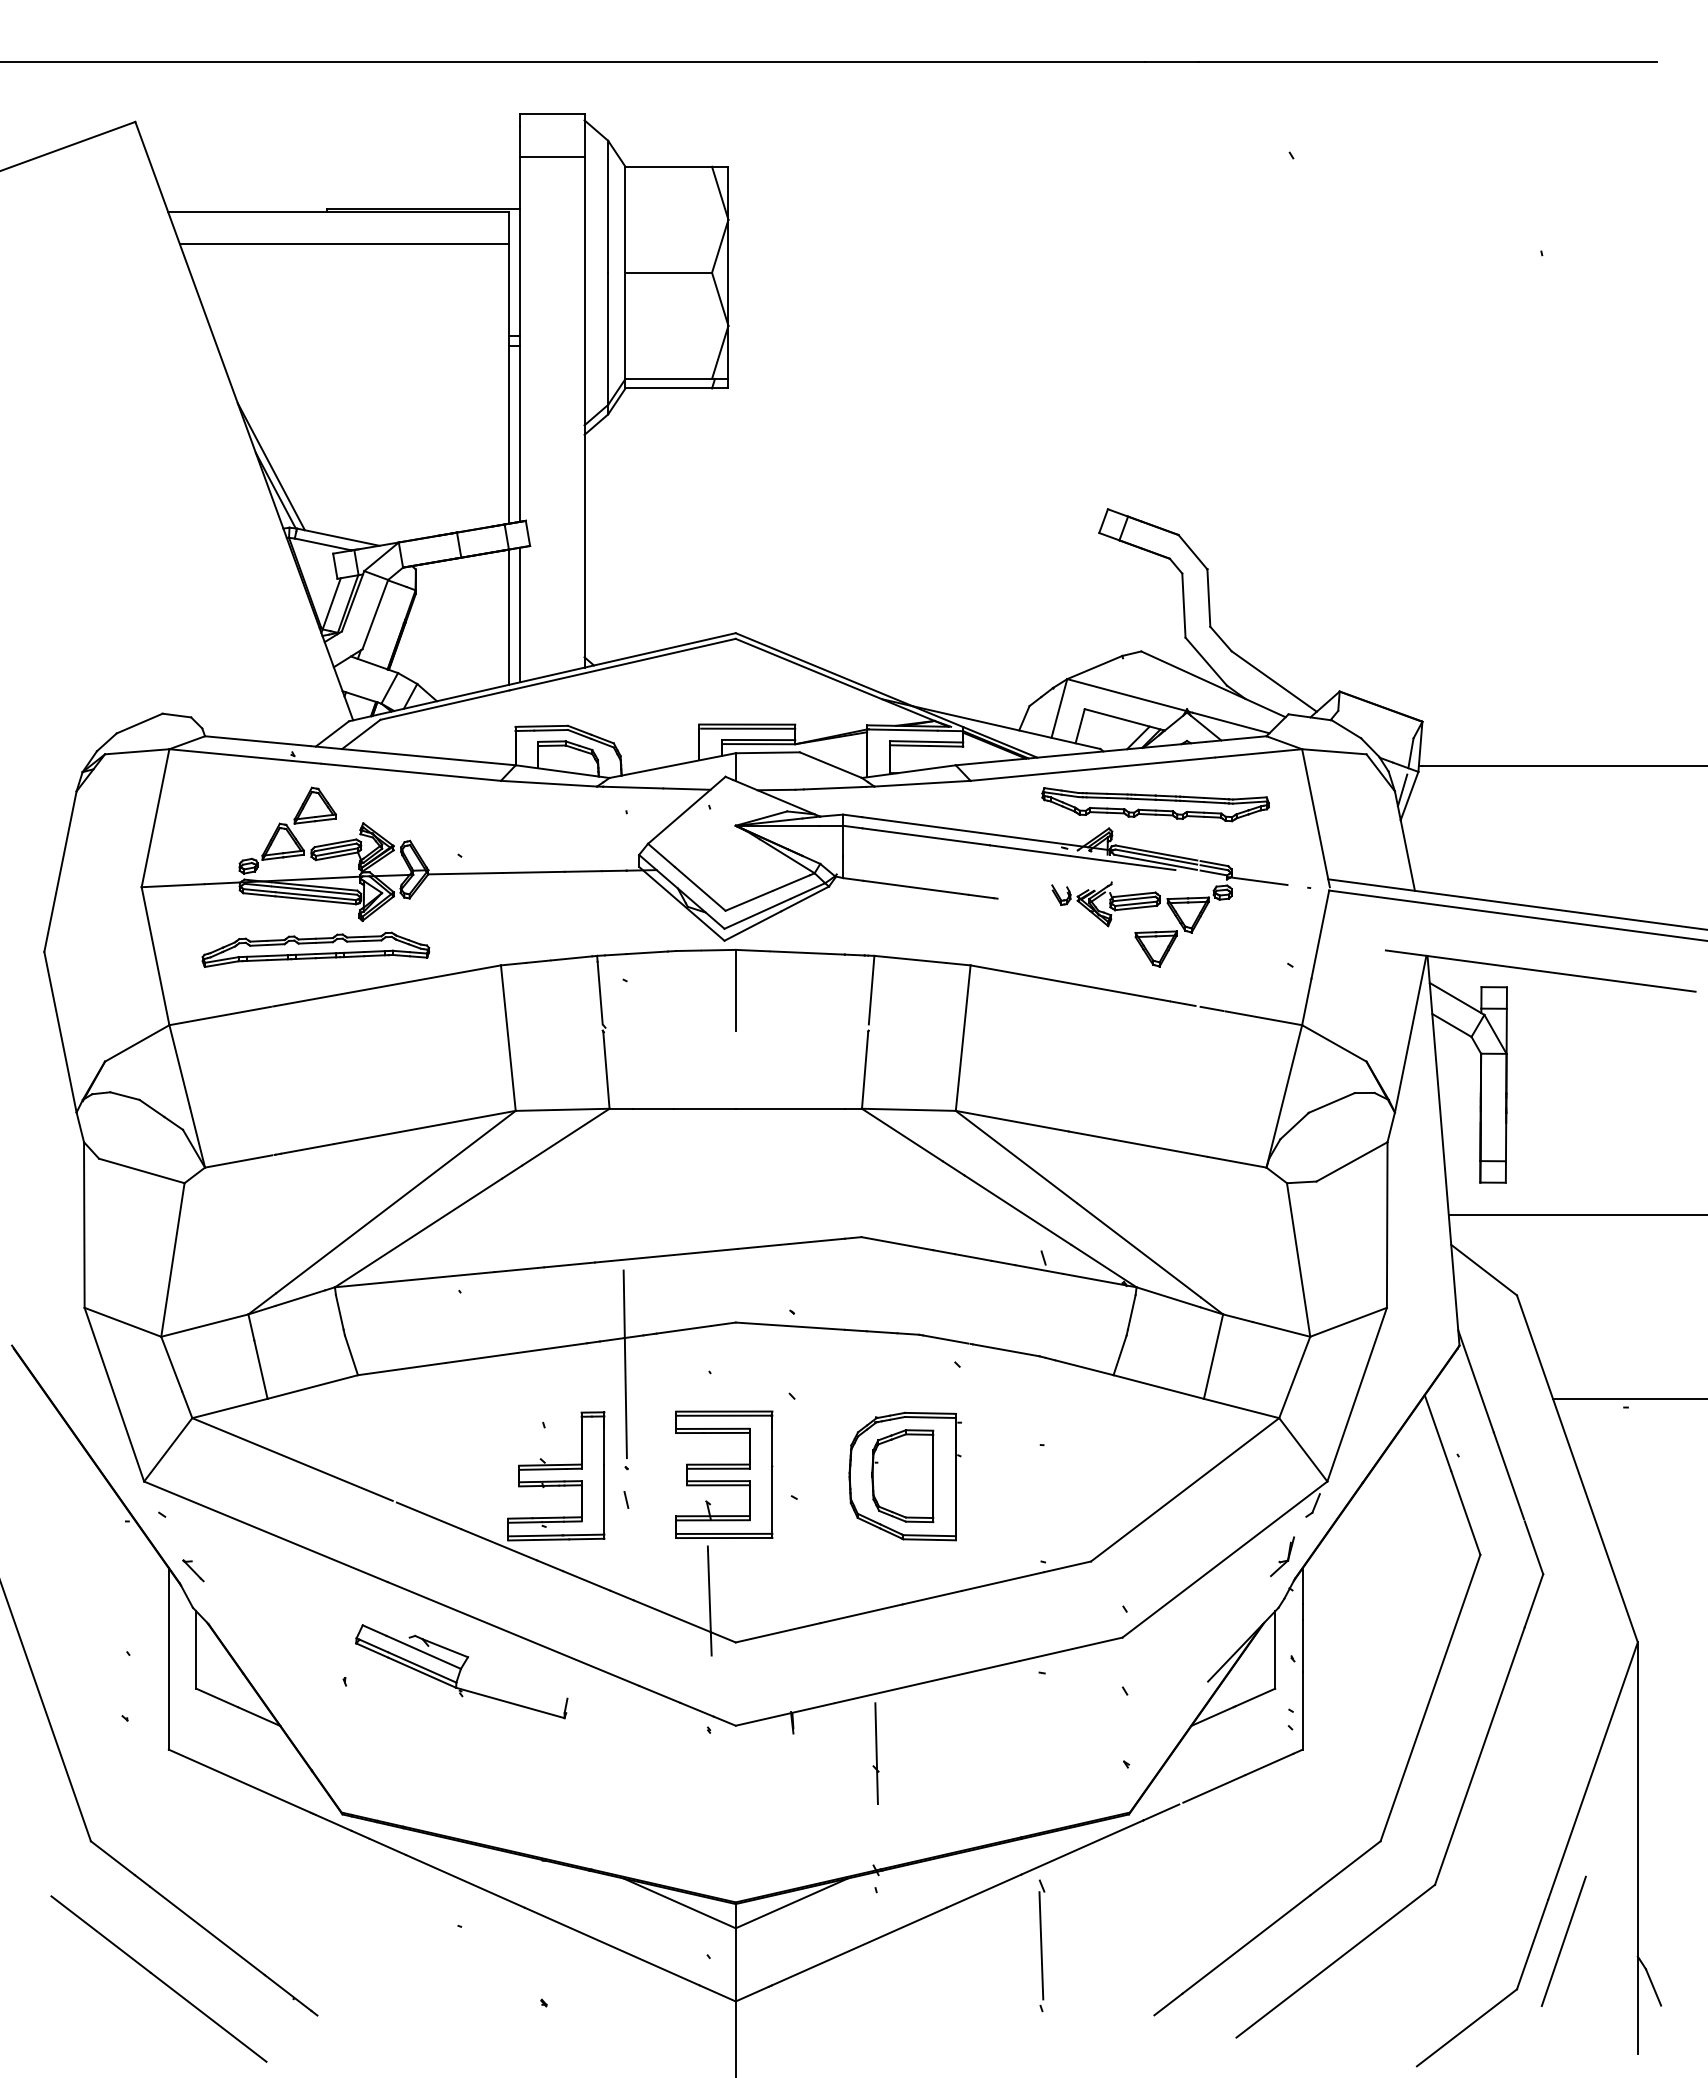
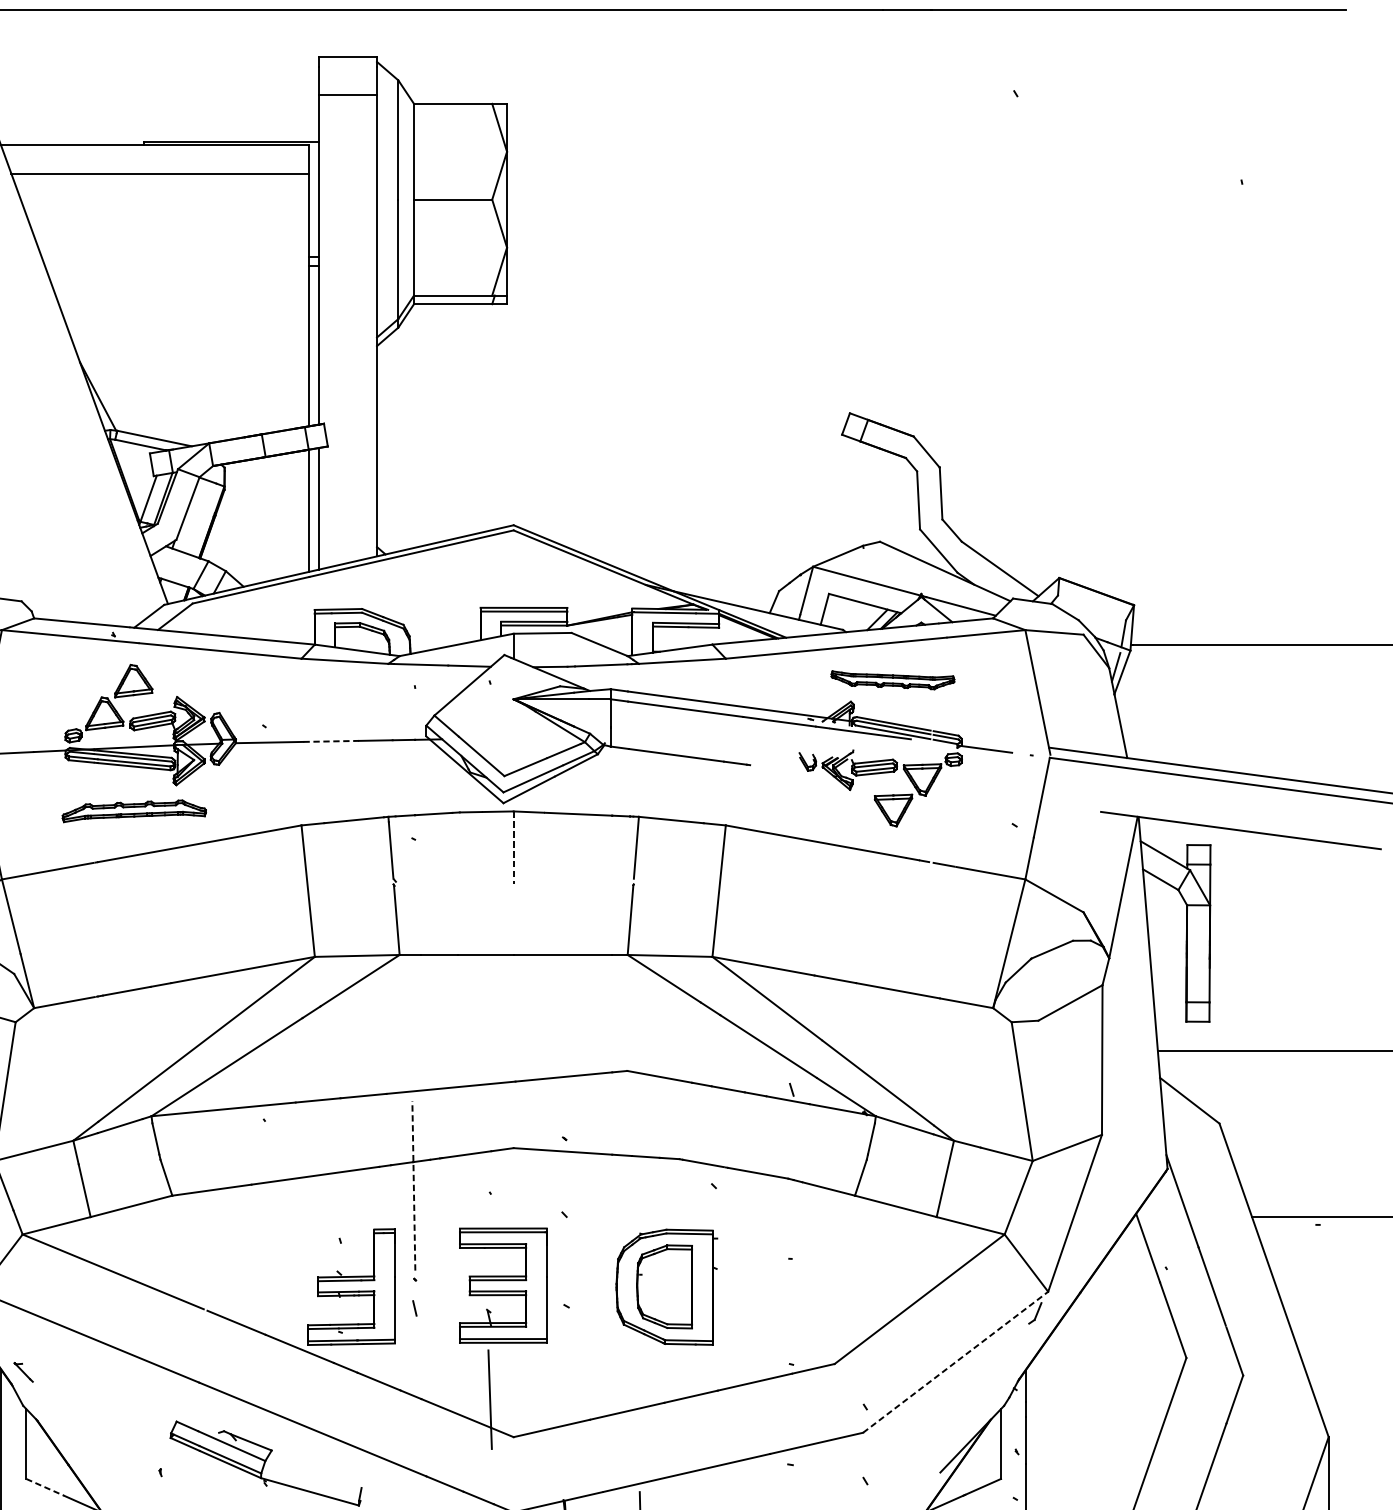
line: (270, 466) -> (93, 374), removed
part: (1155, 804) -> (892, 680), size x0.6
line: (533, 872) -> (330, 741), solid -> dashed
part: (315, 949) -> (133, 811), size x0.7
line: (735, 990) -> (513, 848), solid -> dashed
line: (625, 1364) -> (414, 1186), solid -> dashed
part: (1282, 1556) -> (1007, 1359), removed
line: (1224, 1559) -> (955, 1362), solid -> dashed
line: (217, 1697) -> (45, 1486), solid -> dashed

